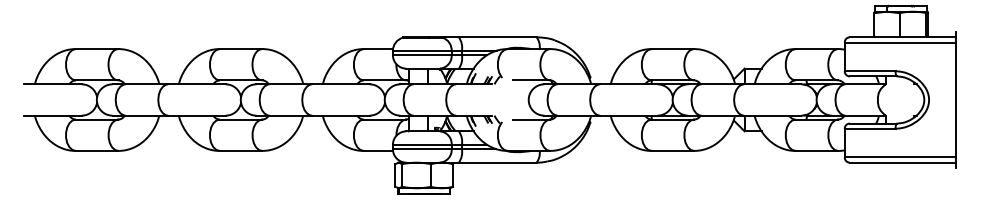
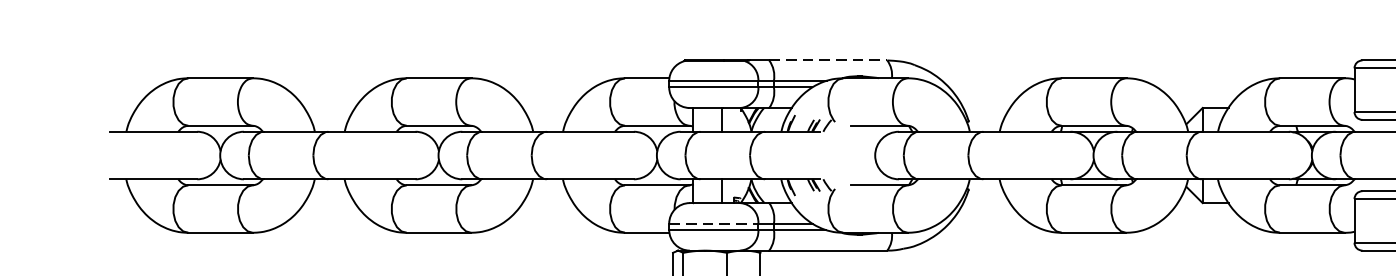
line: (497, 37) -> (827, 60), solid -> dashed
line: (422, 144) -> (714, 223), solid -> dashed

